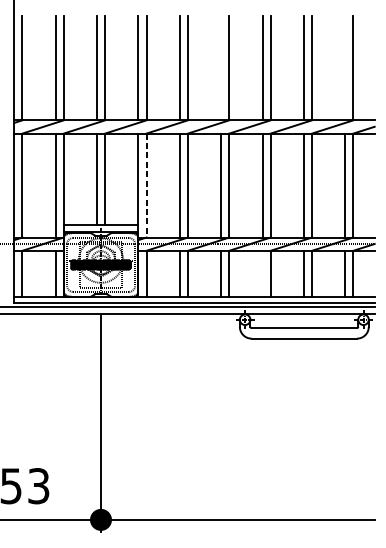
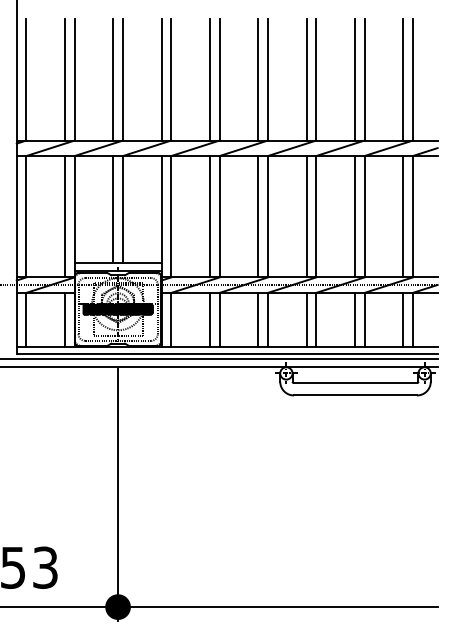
line: (221, 68) -> (258, 79), added
line: (345, 68) -> (403, 79), added
line: (146, 185) -> (171, 216), dashed -> solid
line: (262, 273) -> (306, 319), added

